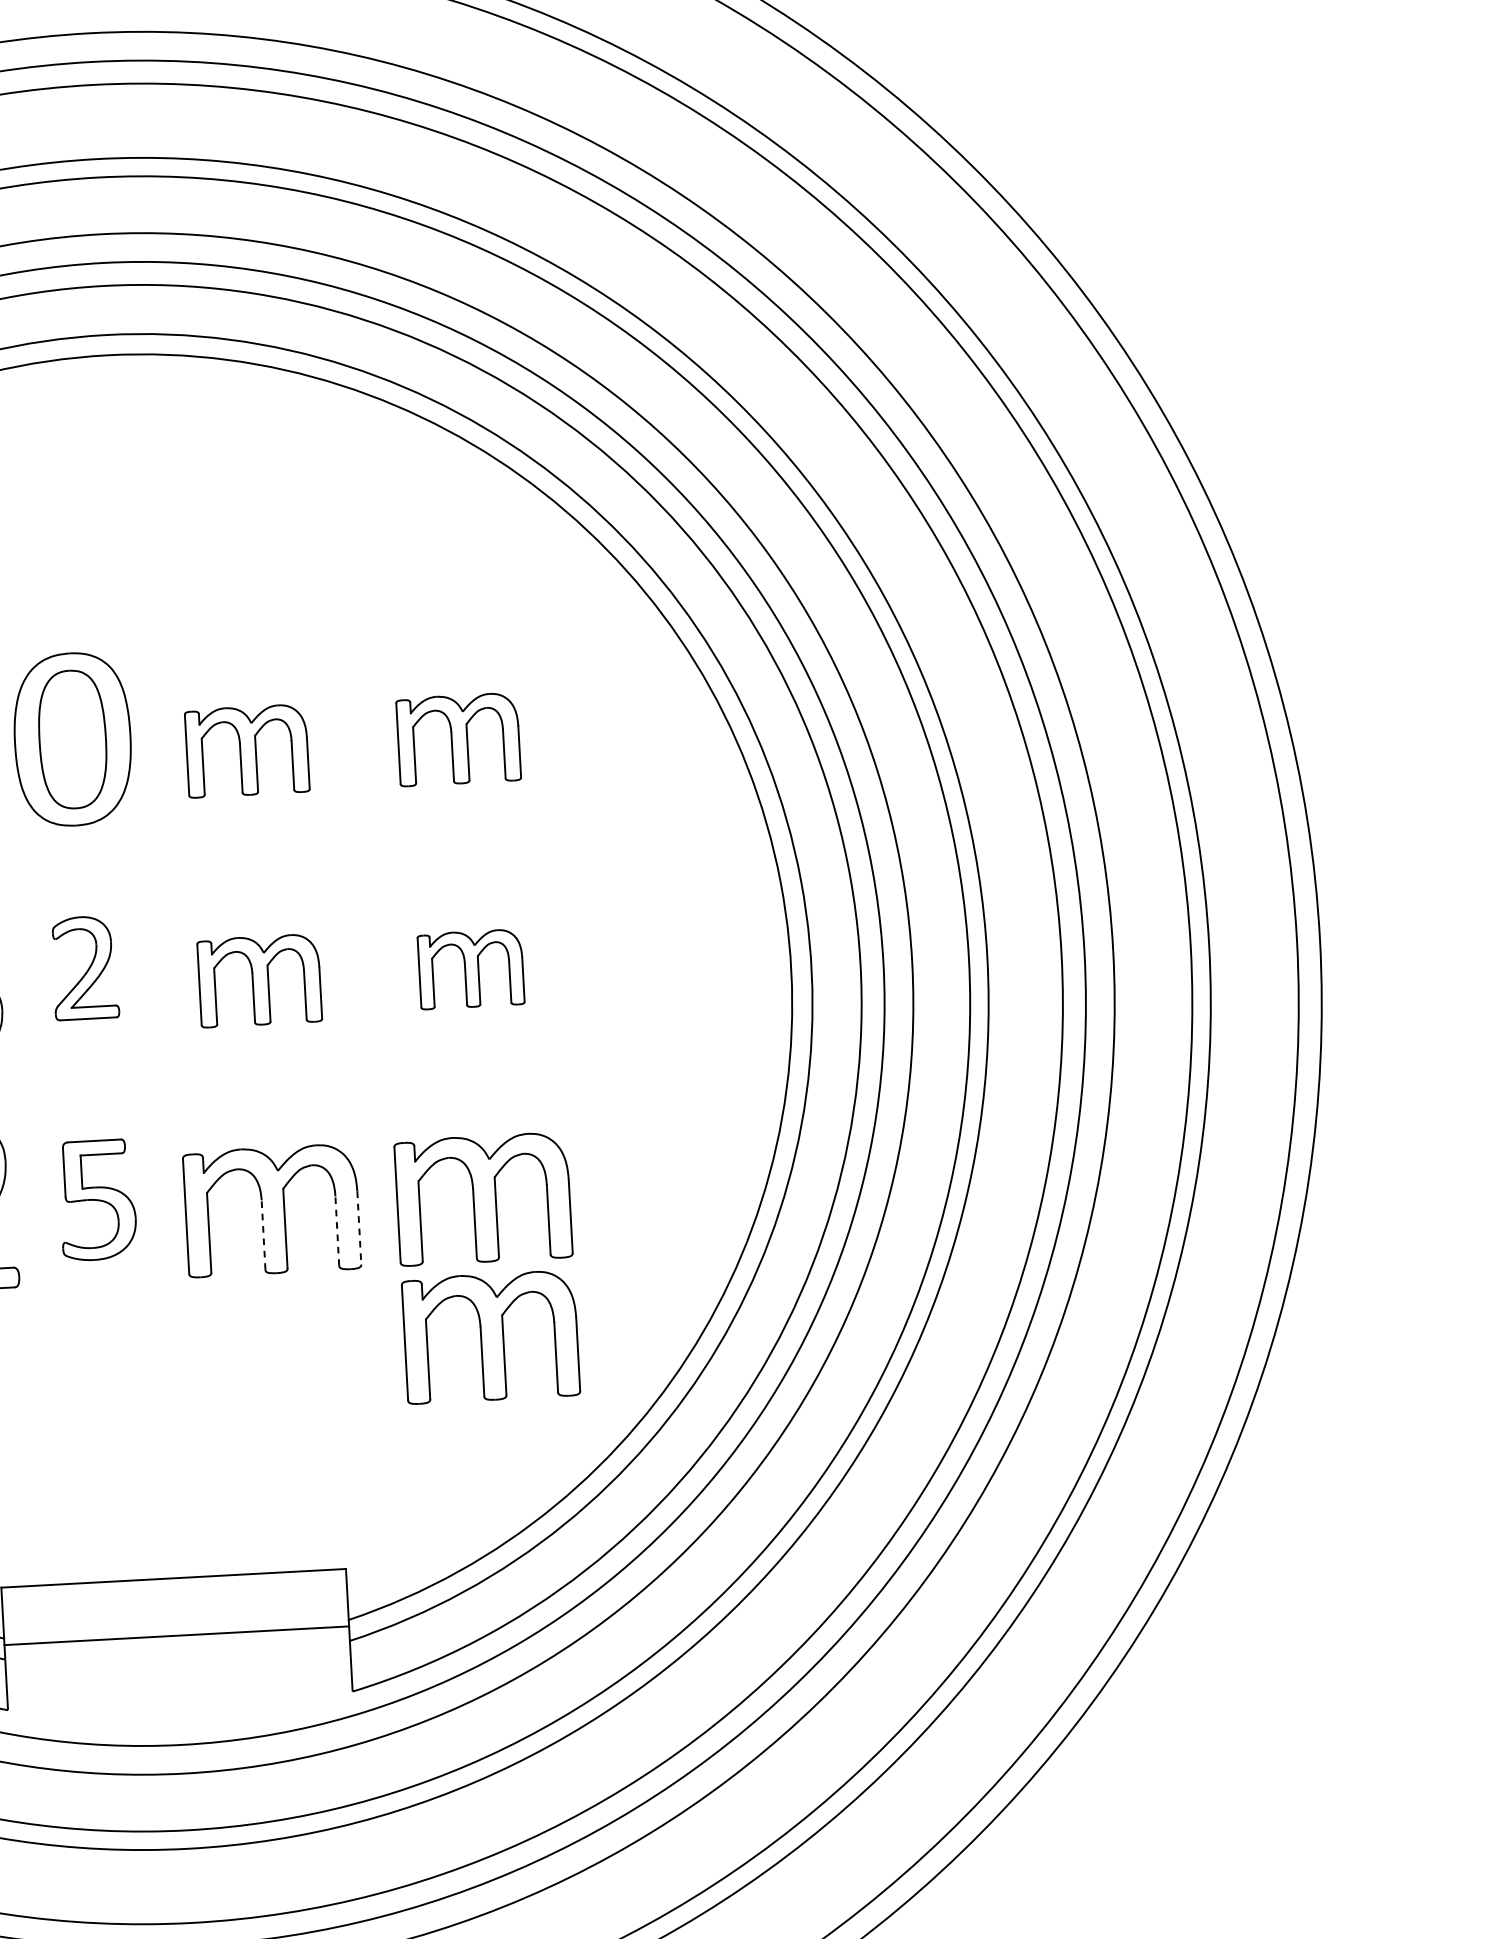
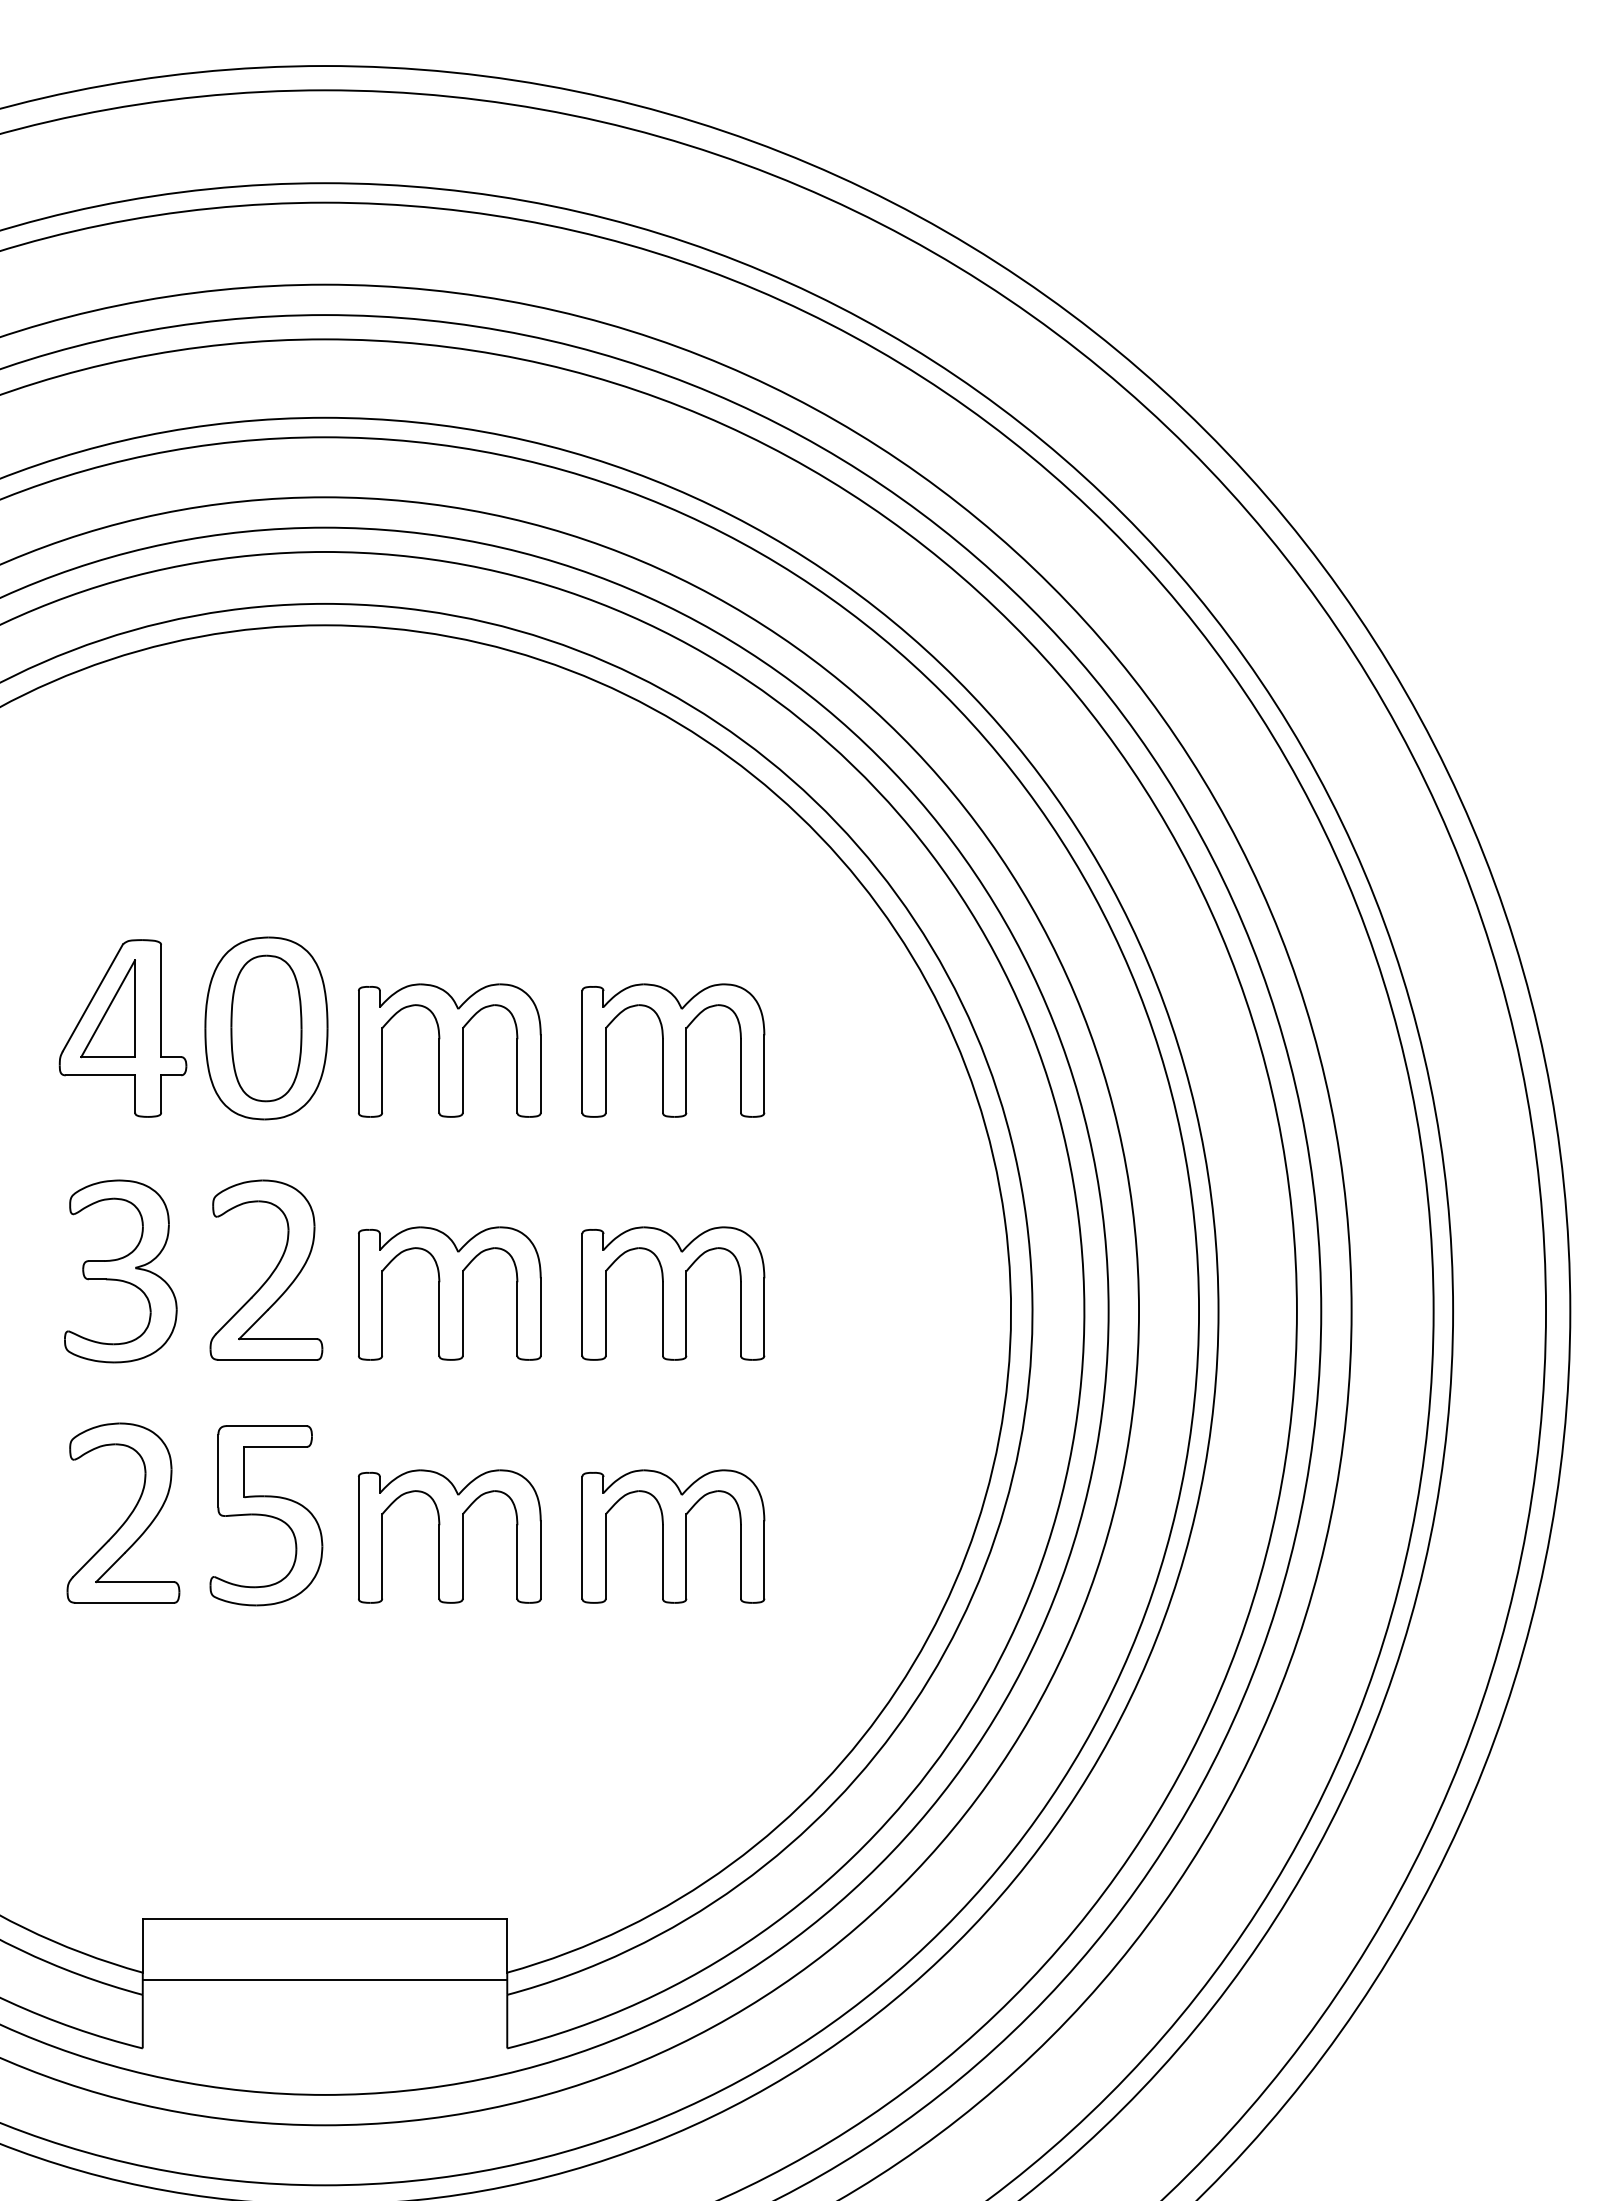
part: (458, 739) -> (673, 1050), size x1.43
part: (246, 750) -> (449, 1050), size x1.43
part: (85, 967) -> (266, 1269), size x1.67
part: (471, 969) -> (673, 1293), size x1.67
part: (259, 980) -> (449, 1293), size x1.43
part: (97, 1200) -> (266, 1515), size x1.43
line: (359, 1227) -> (540, 1559), dashed -> solid
line: (337, 1230) -> (517, 1561), dashed -> solid
line: (263, 1234) -> (439, 1561), dashed -> solid
part: (491, 1337) -> (673, 1682), removed

